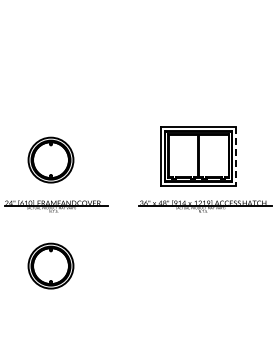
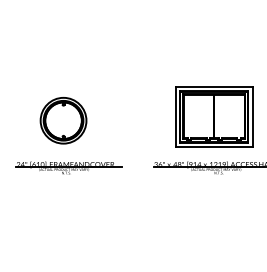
line: (236, 157) -> (252, 118), dashed -> solid
part: (50, 265) -> (63, 228), removed

